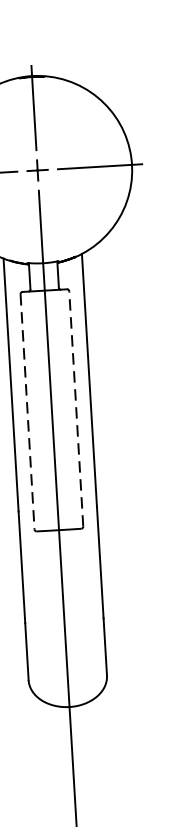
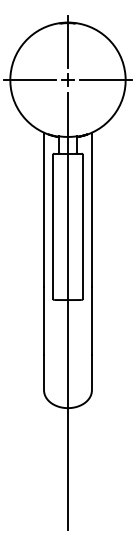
line: (75, 408) -> (82, 226), dashed -> solid
line: (28, 411) -> (53, 226), dashed -> solid

